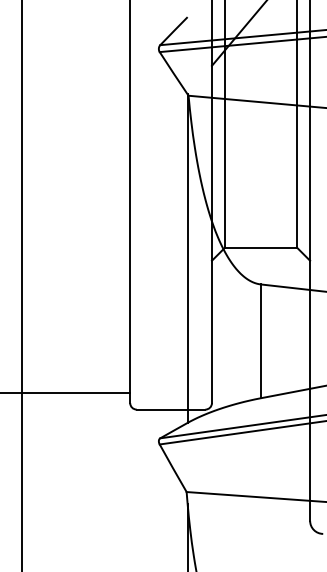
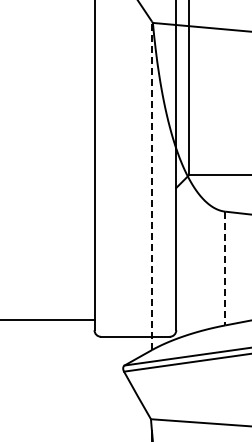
line: (187, 258) -> (151, 185), solid -> dashed
line: (260, 341) -> (224, 268), solid -> dashed

